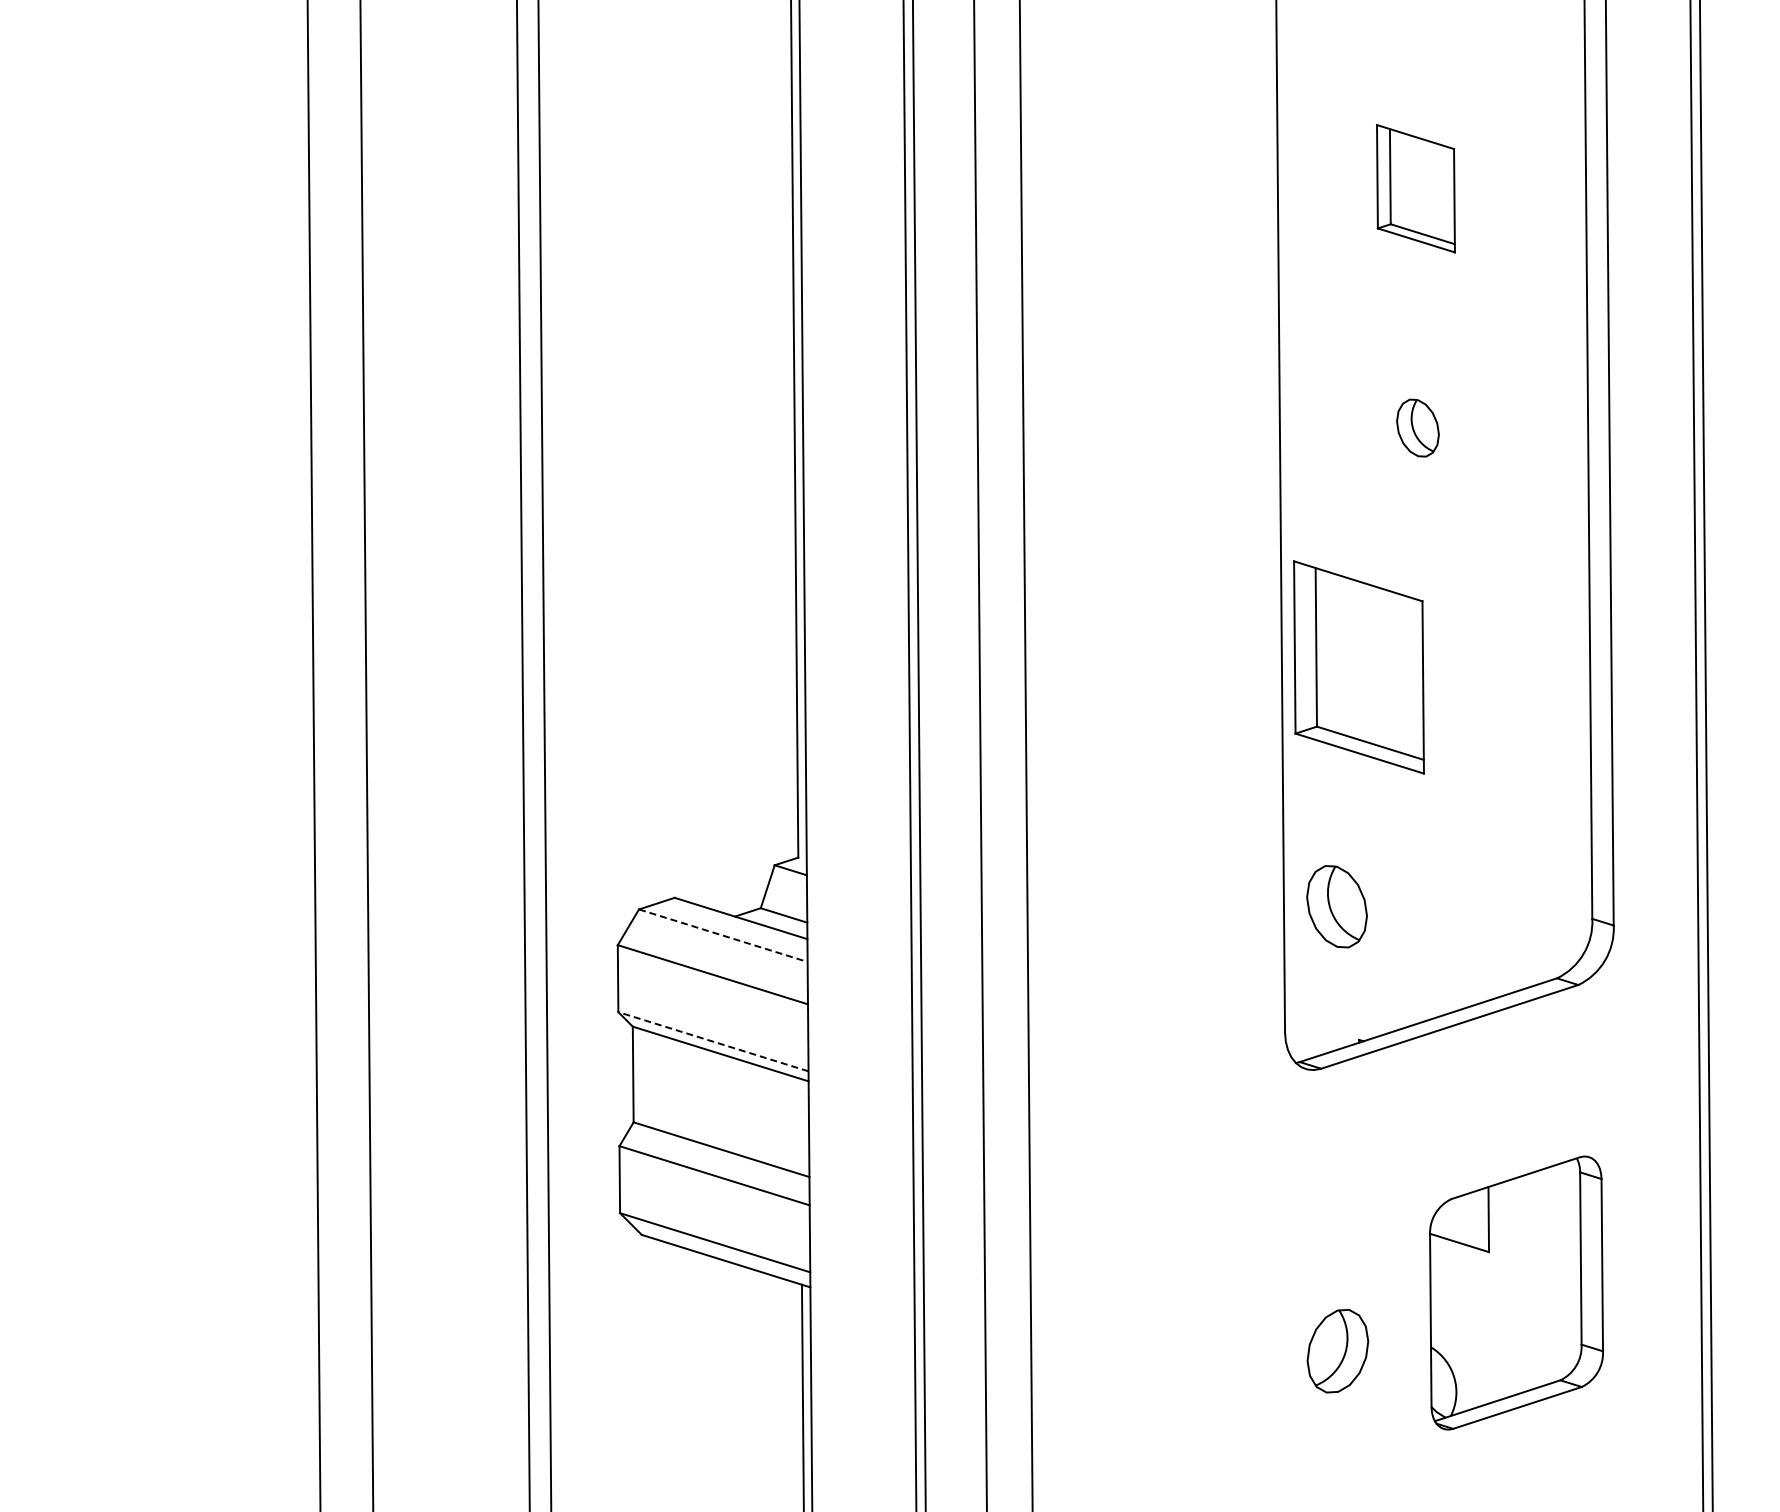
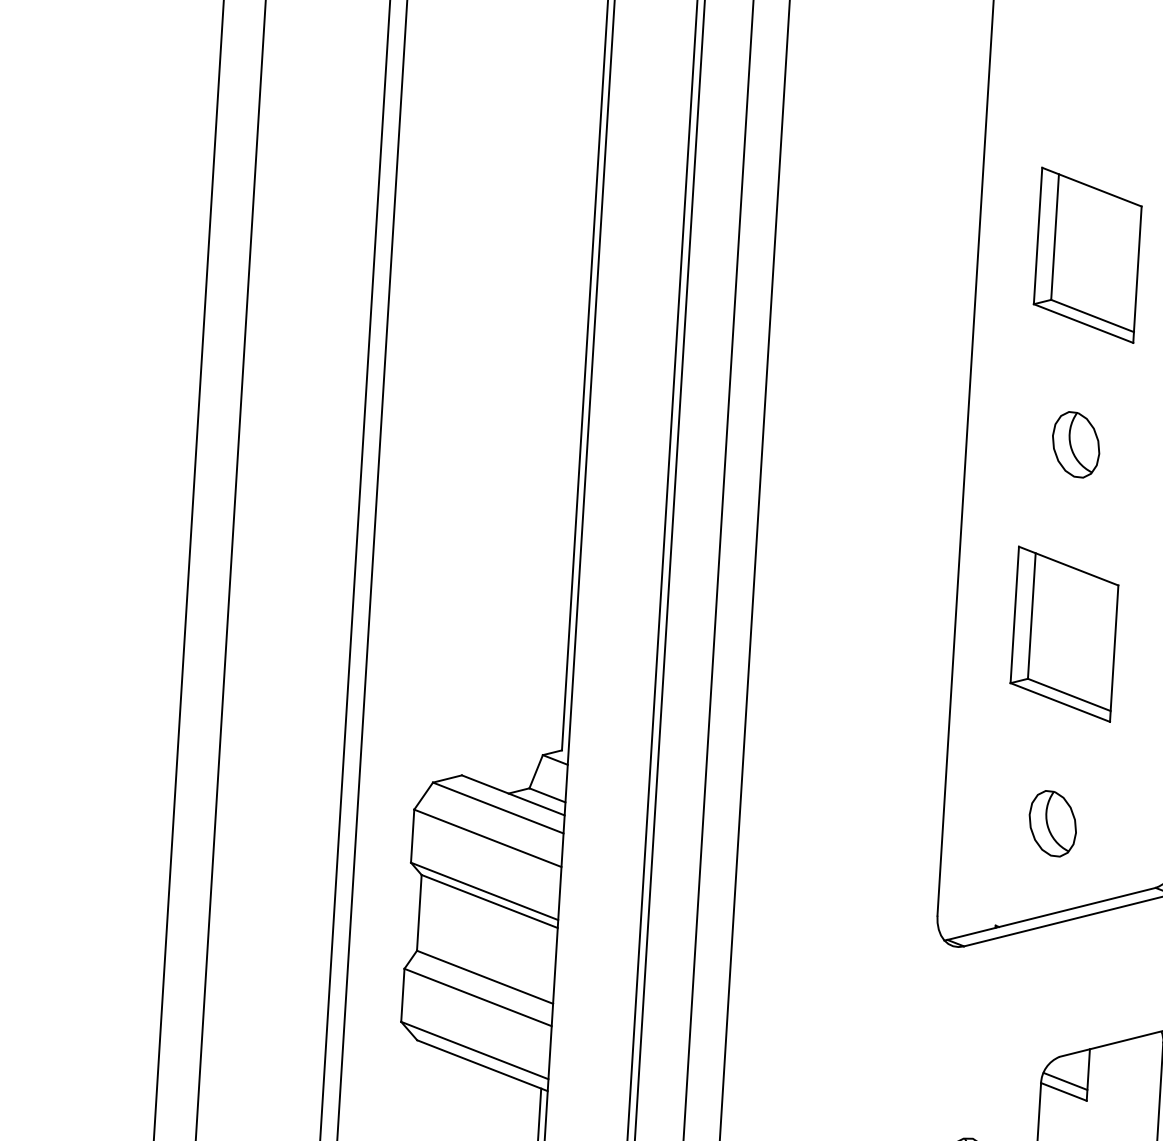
part: (1415, 188) -> (1087, 255), size x1.67
part: (1417, 427) -> (1075, 444), size x1.43
part: (1358, 667) -> (1064, 634), moved
part: (1336, 906) -> (1052, 823), moved
line: (723, 935) -> (498, 807), dashed -> solid
line: (713, 1041) -> (484, 891), dashed -> solid
line: (1460, 1229) -> (1065, 1081), added

